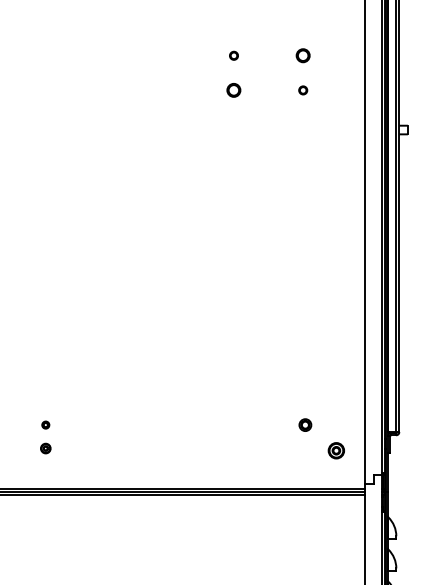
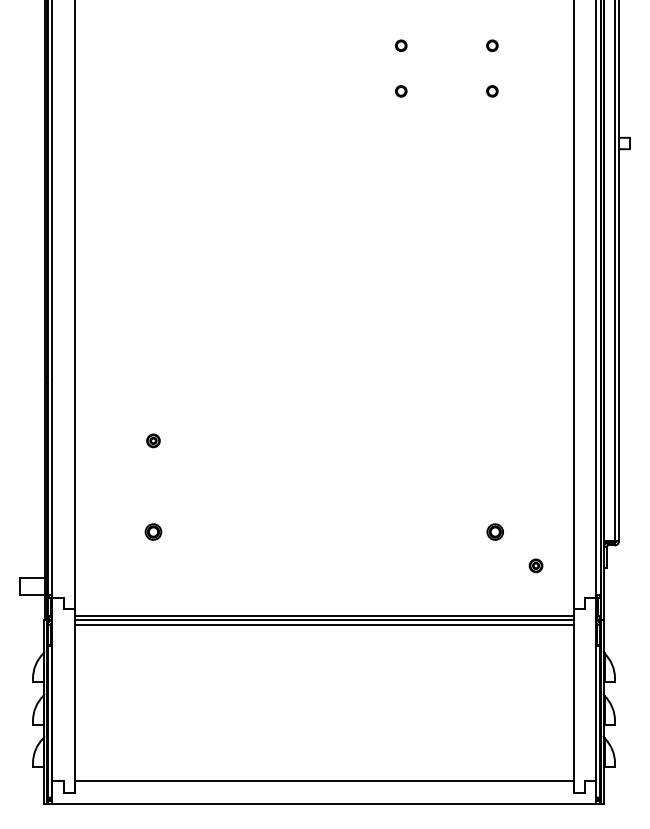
part: (303, 55) -> (492, 45), size x0.62
part: (234, 90) -> (401, 91), size x0.62
part: (45, 424) -> (153, 531), size x1.67
part: (45, 448) -> (153, 440), moved
part: (335, 450) -> (535, 565), size x0.62

